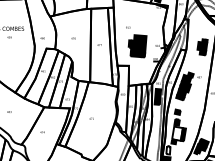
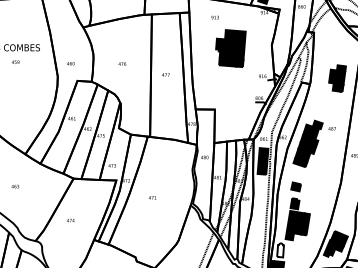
part: (136, 42) -> (229, 42), moved
fill: (177, 133) -> (295, 222), added

